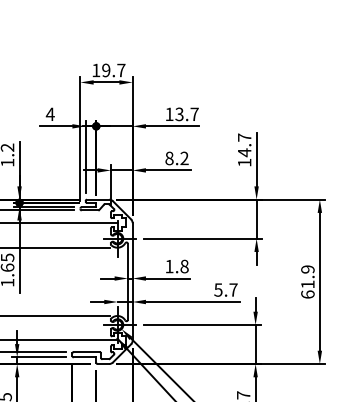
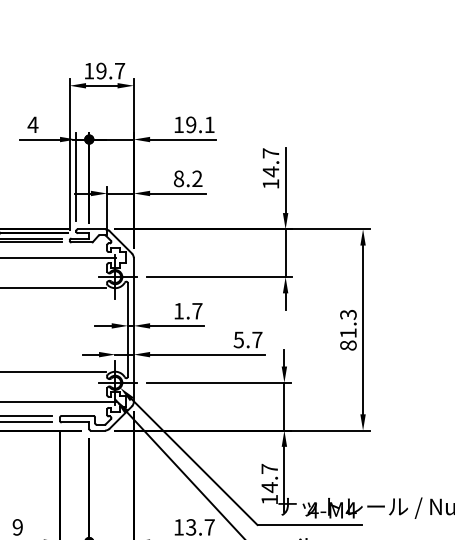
text: (187, 114) -> (200, 124), 13.7 -> 19.1
text: (184, 265) -> (197, 310), 1.8 -> 1.7
text: (307, 281) -> (348, 329), 61.9 -> 81.3

